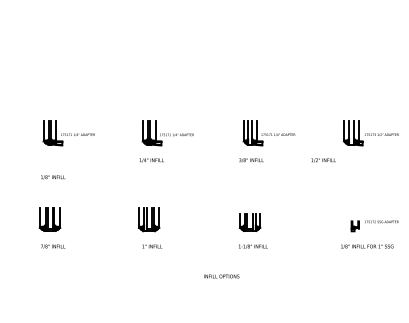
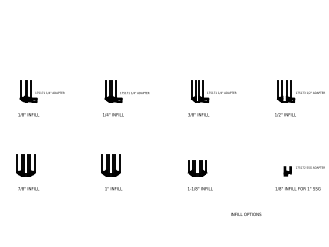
text: (323, 160) -> (285, 114), moved
text: (53, 177) -> (28, 114), moved
text: (221, 276) -> (245, 214), moved

